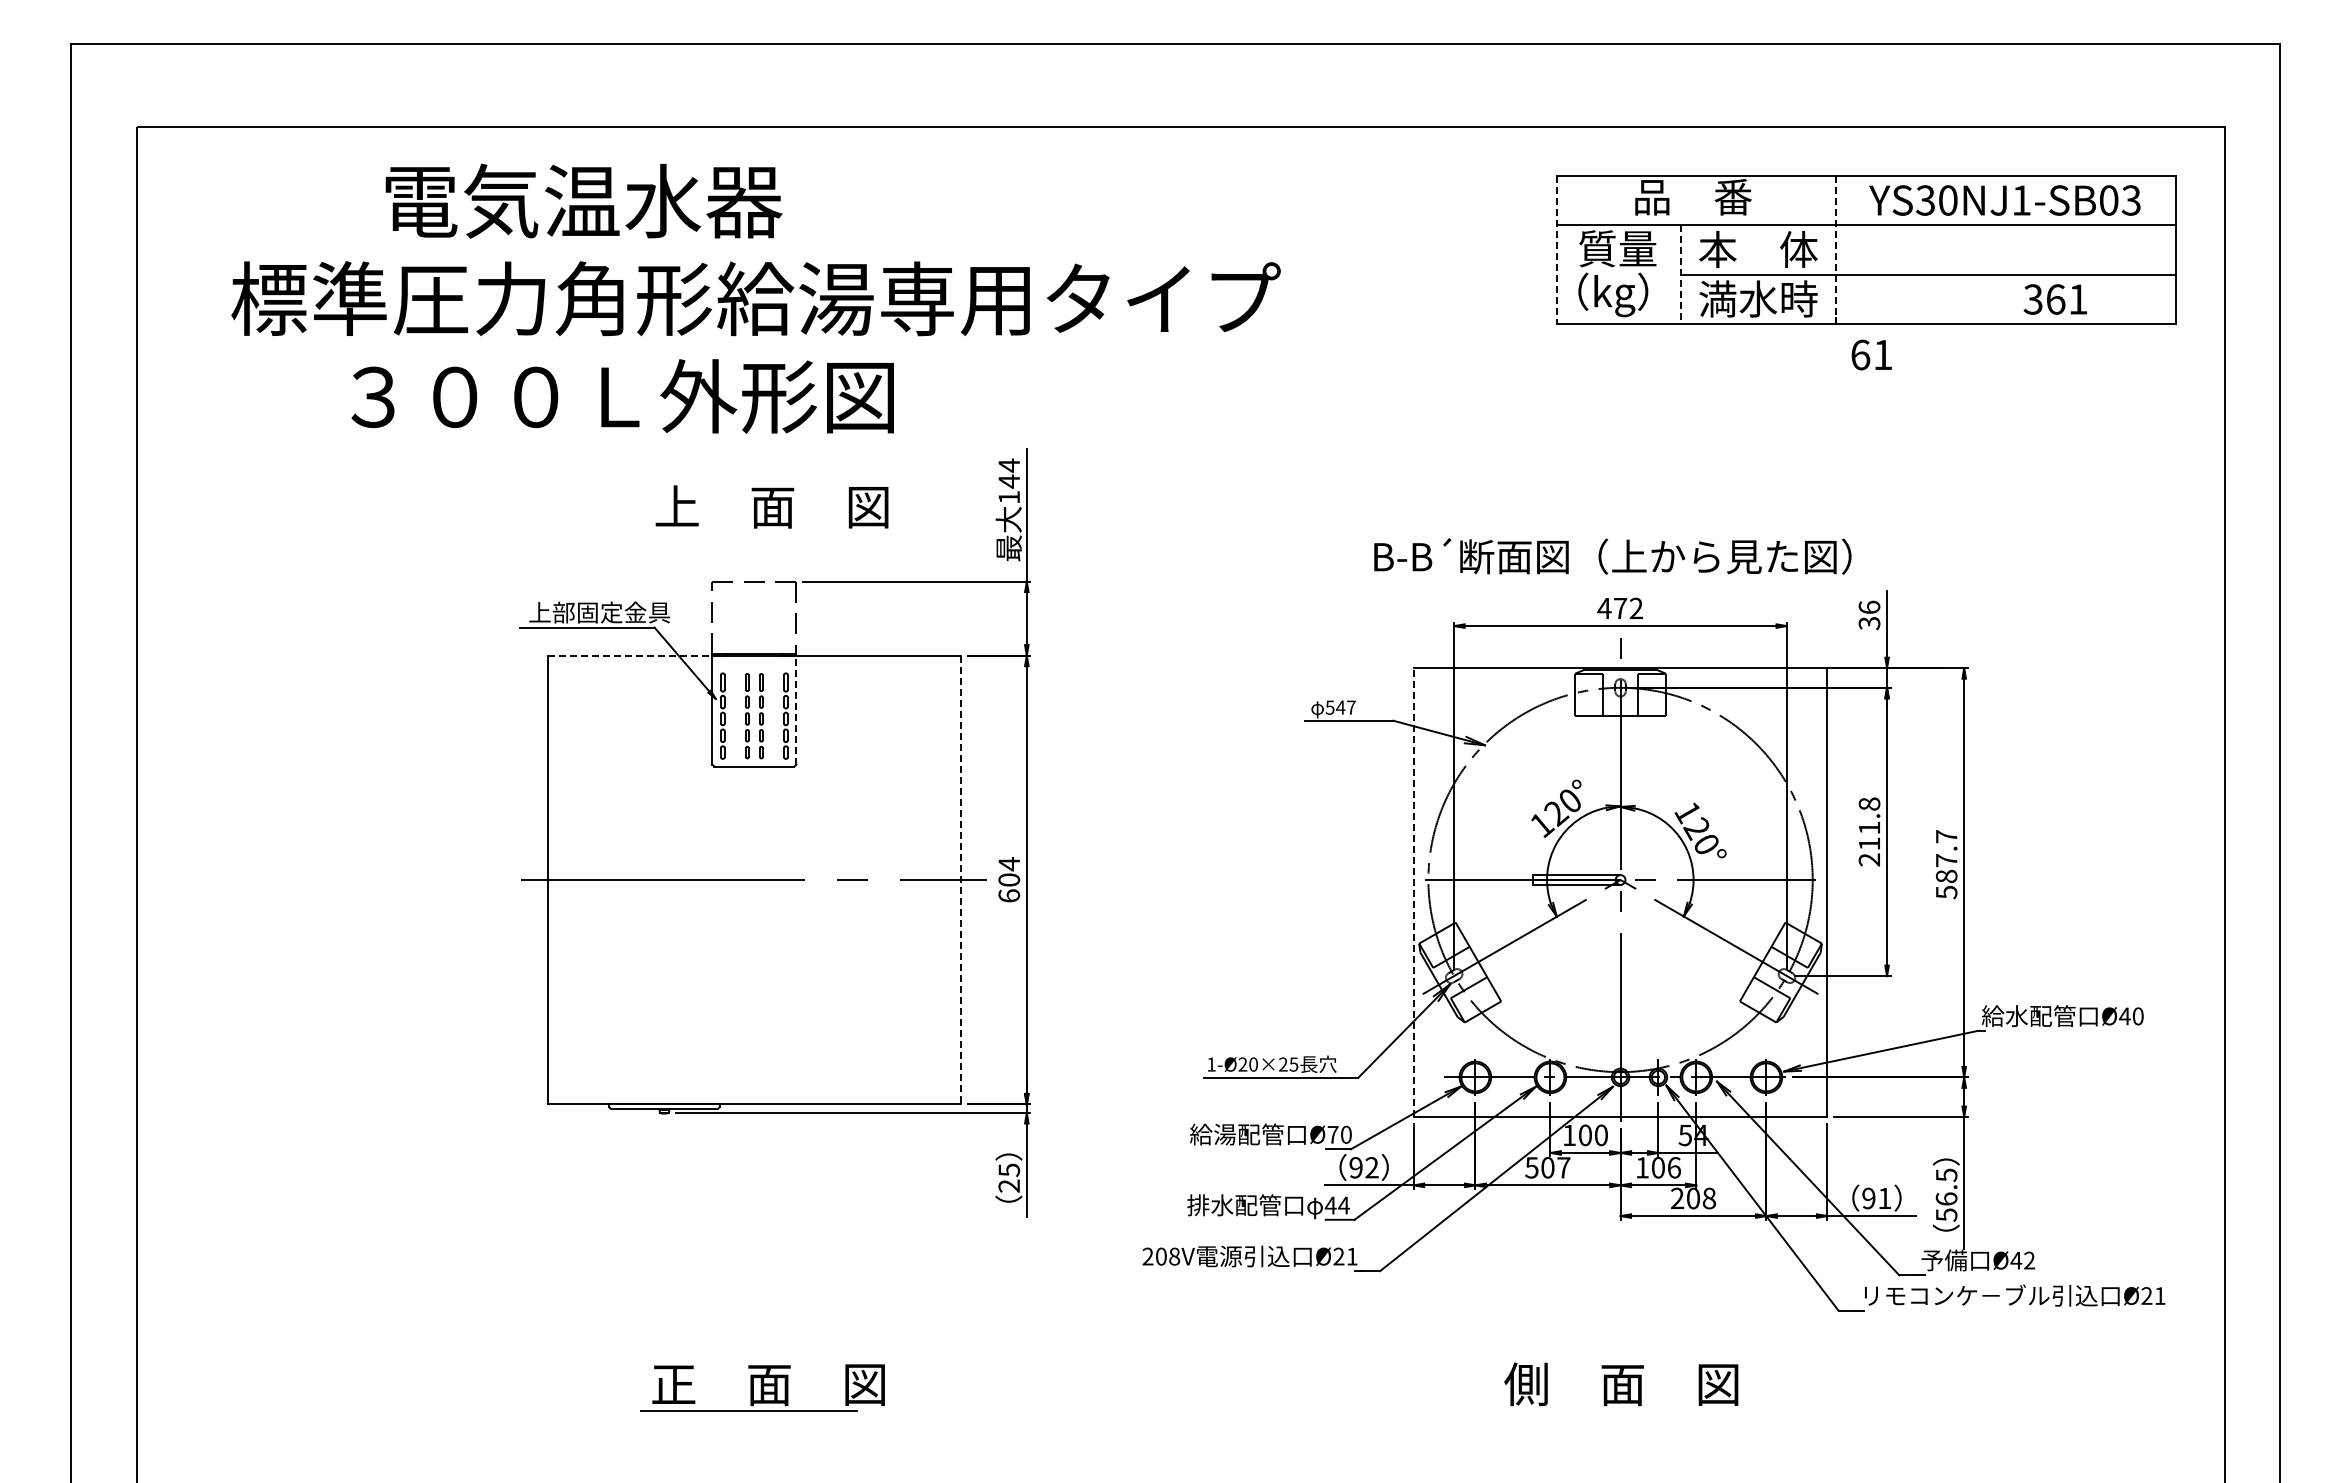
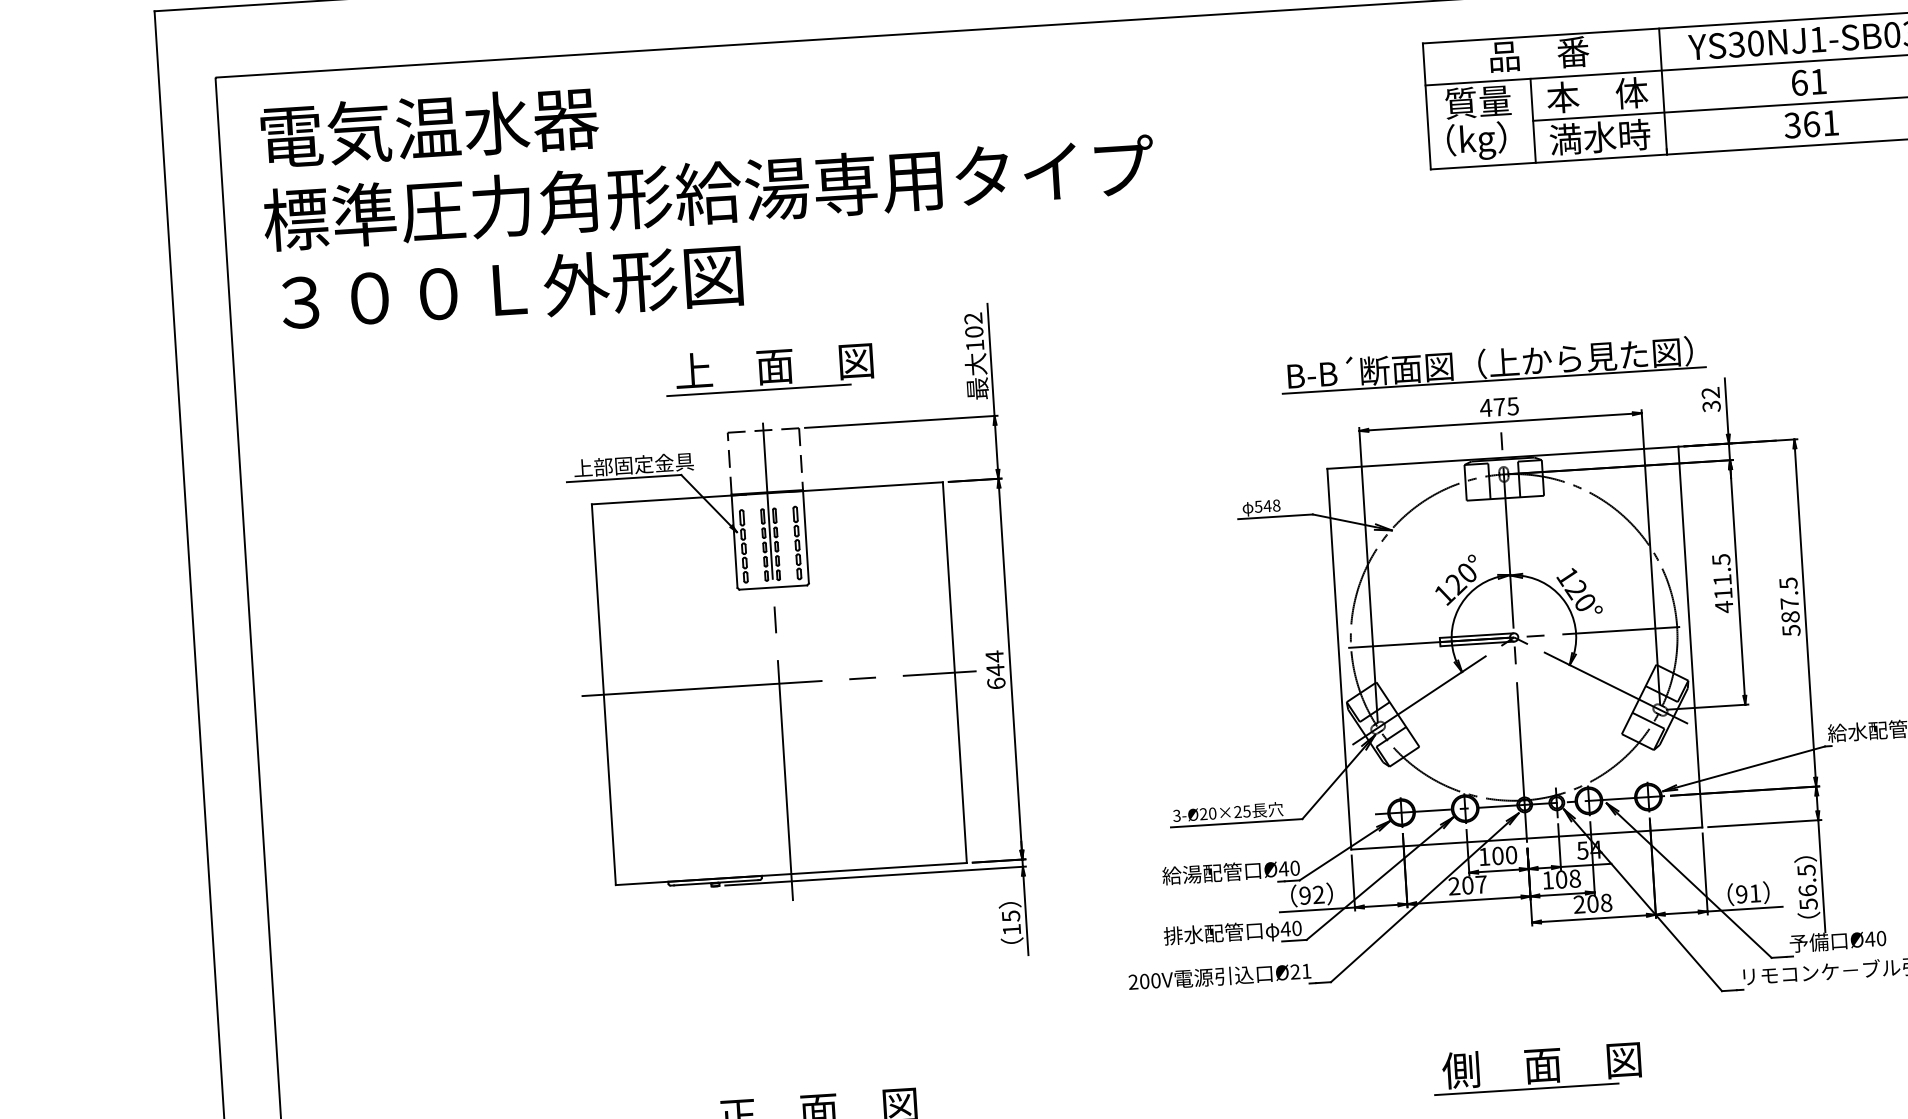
text: (583, 200) -> (429, 126), moved
line: (1557, 250) -> (1427, 106), dashed -> solid
line: (1835, 250) -> (1662, 91), dashed -> solid
line: (1681, 274) -> (1533, 120), dashed -> solid
text: (755, 298) -> (708, 192), moved
text: (2054, 299) -> (1810, 124), moved
text: (1871, 354) -> (1808, 81), moved
text: (622, 396) -> (511, 288), moved
text: (1009, 473) -> (974, 325), 144 -> 102
line: (752, 534) -> (759, 390), added
line: (1615, 576) -> (1493, 380), added
text: (1869, 607) -> (1710, 393), 36 -> 32
text: (1635, 608) -> (1512, 406), 472 -> 475
line: (638, 655) -> (669, 499), dashed -> solid
text: (1351, 707) -> (1276, 505), 547 -> 548
line: (796, 709) -> (805, 536), dashed -> solid
text: (1869, 832) -> (1722, 583), 211.8 -> 411.5
text: (1946, 836) -> (1788, 583), 587.7 -> 587.5
line: (754, 854) -> (778, 662), added
line: (961, 880) -> (955, 673), dashed -> solid
text: (1009, 880) -> (995, 670), 604 -> 644
line: (1413, 892) -> (1339, 659), dashed -> solid
text: (1211, 1064) -> (1176, 815), 1-Ø20×25 -> 3-Ø20×25
text: (1332, 1134) -> (1283, 868), Ø70 -> Ø40
text: (1531, 1167) -> (1453, 886), 507 -> 207
text: (1674, 1167) -> (1575, 878), 106 -> 108
text: (1008, 1185) -> (1011, 929), 25 -> 15
text: (1343, 1205) -> (1296, 928), 44 -> 40
text: (1174, 1256) -> (1155, 980), 208V -> 200V
text: (2029, 1260) -> (1881, 938), Ø42 -> Ø40
line: (1601, 1411) -> (1526, 1089), added

